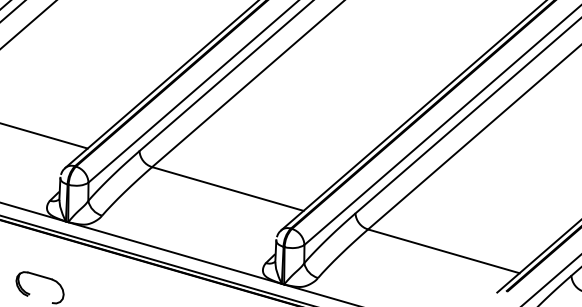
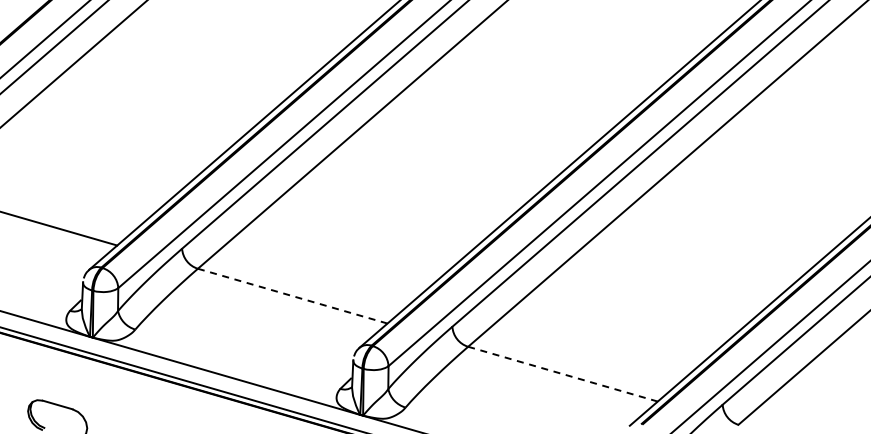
line: (227, 189) -> (292, 296), solid -> dashed
line: (444, 251) -> (563, 374), solid -> dashed

